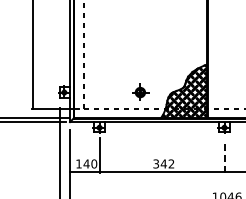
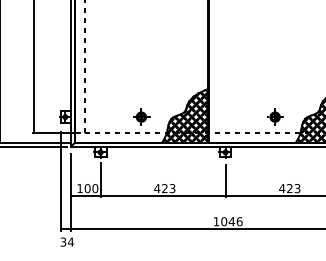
line: (224, 155) -> (225, 180), dashed -> solid
text: (86, 163) -> (87, 188), 140 -> 100
text: (163, 163) -> (164, 188), 342 -> 423

